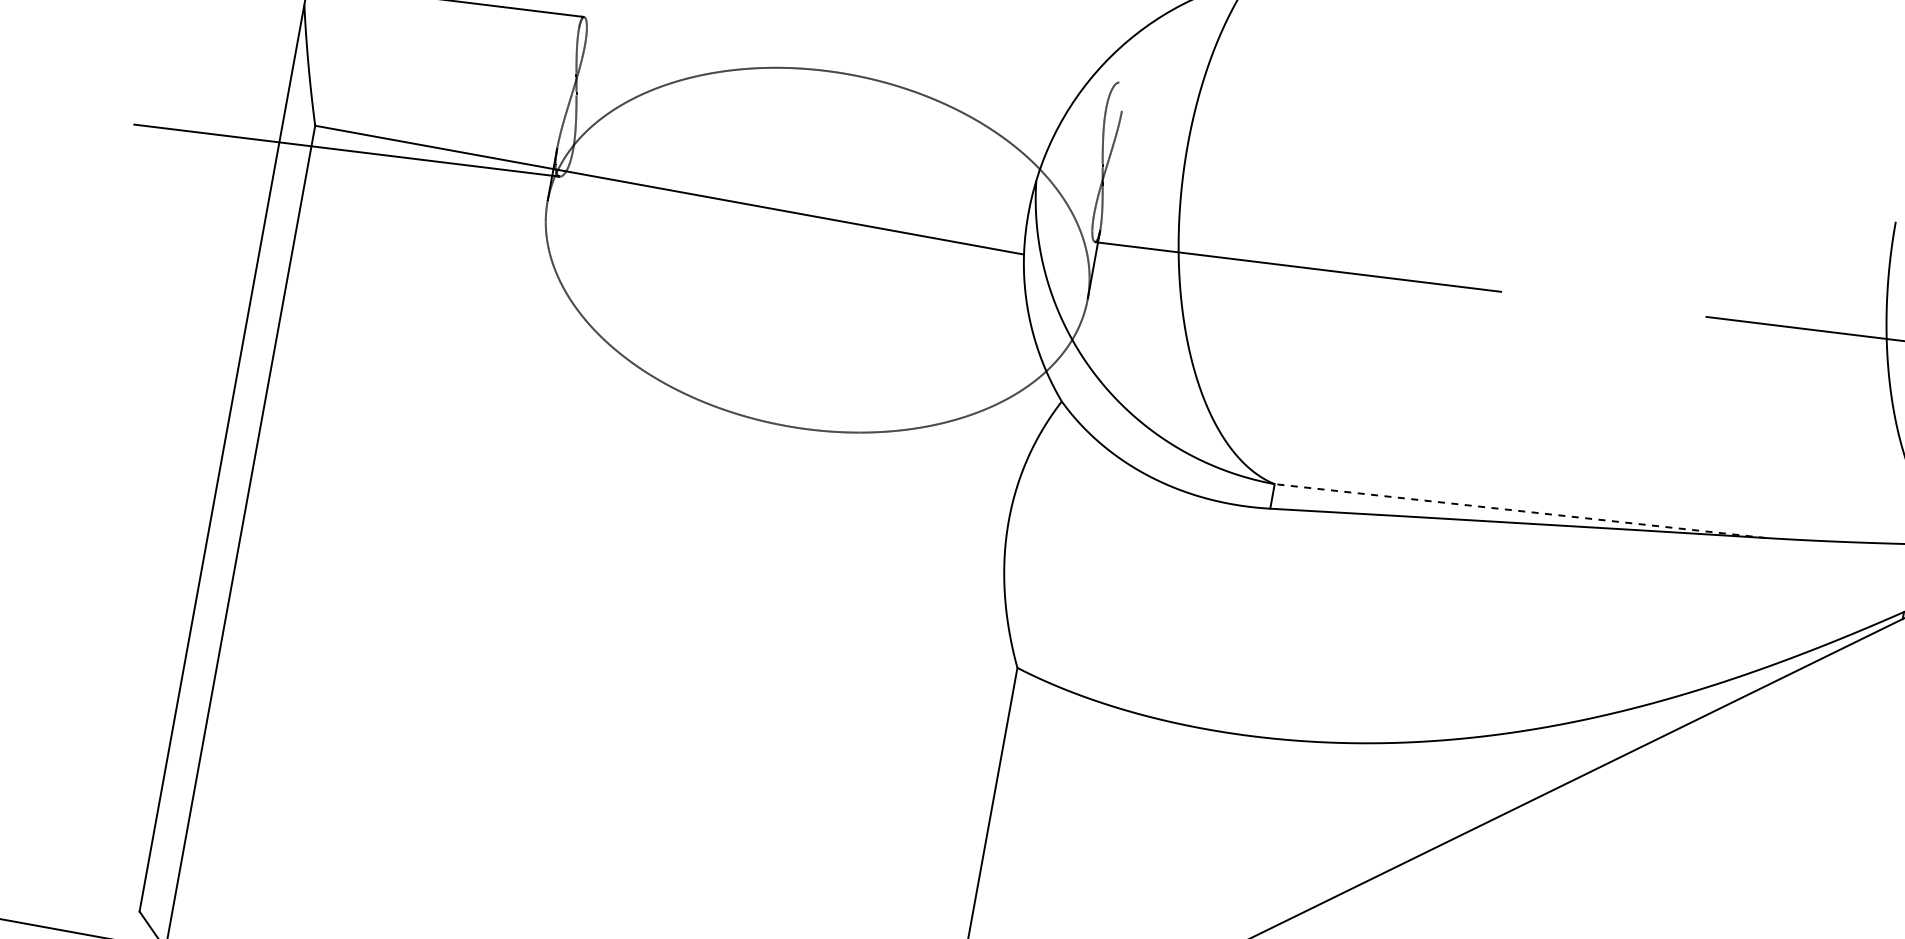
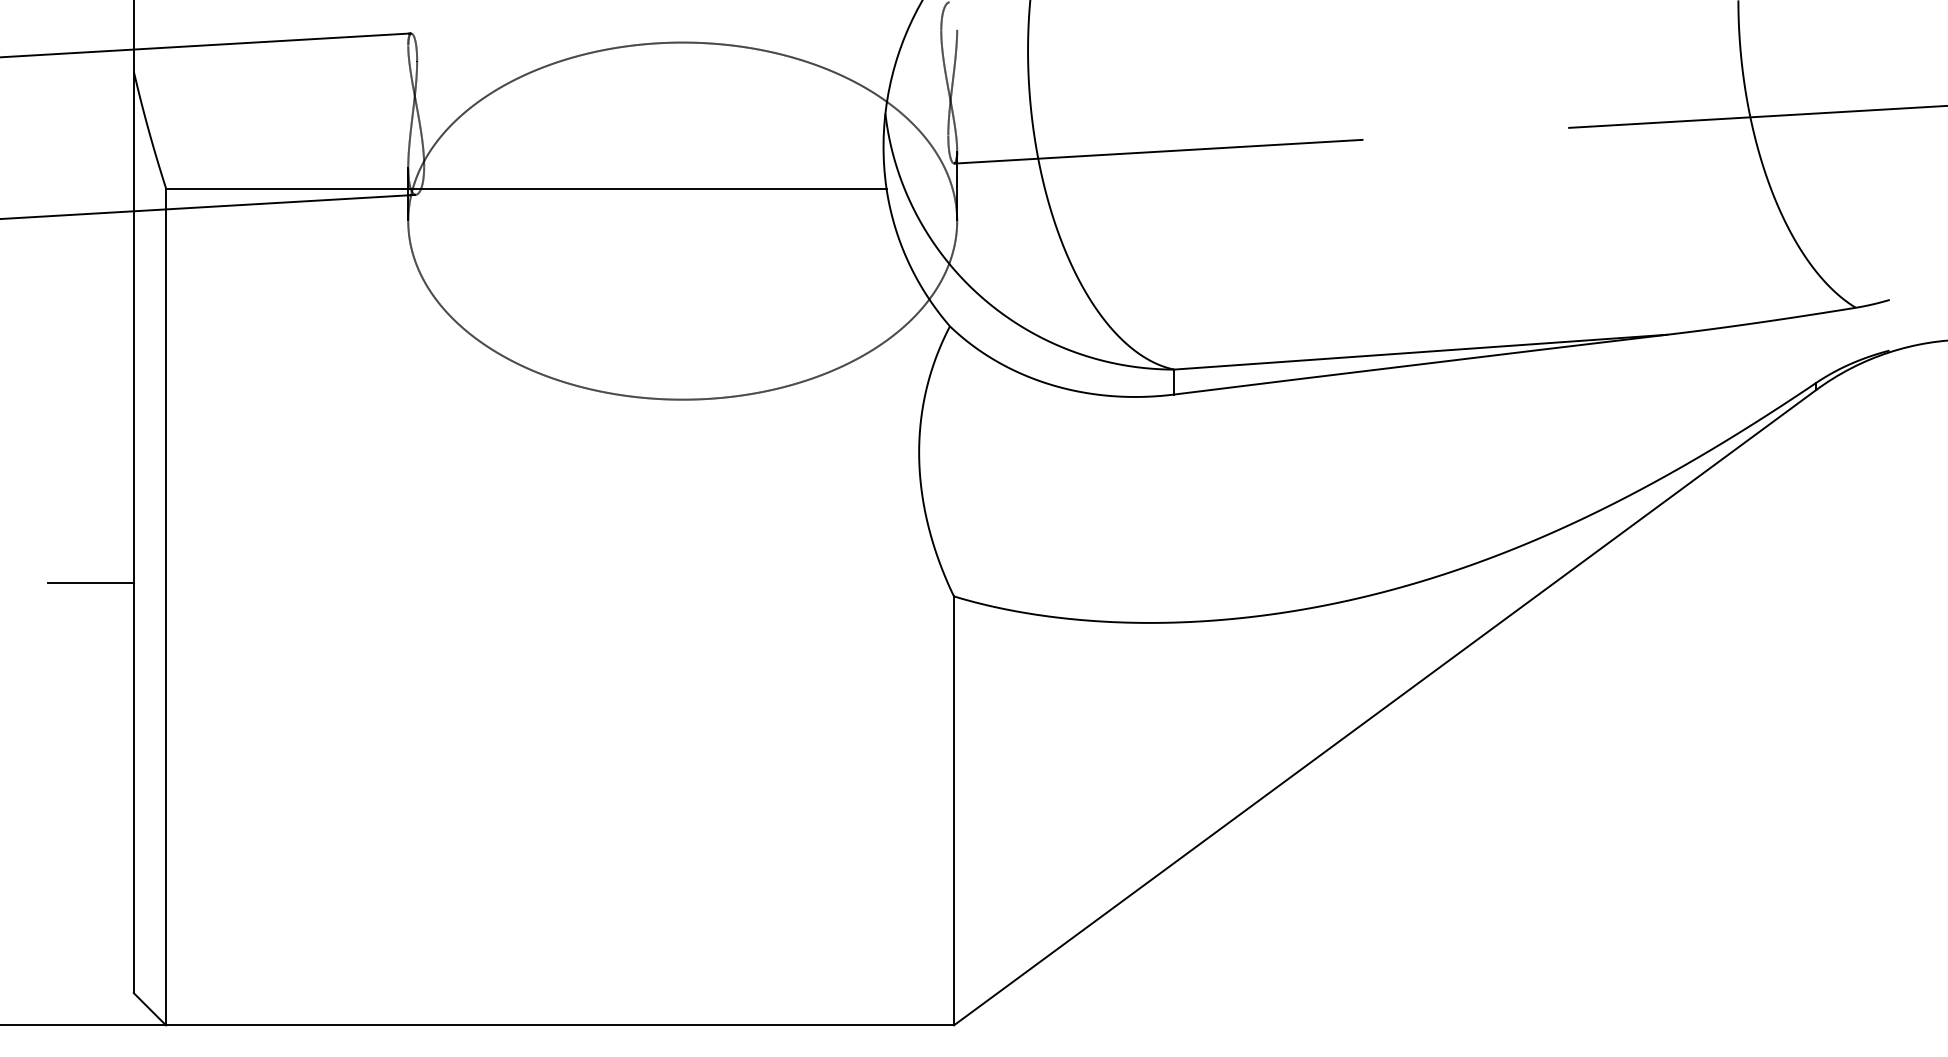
line: (170, 500) -> (90, 583), added
line: (1520, 511) -> (1420, 352), dashed -> solid

